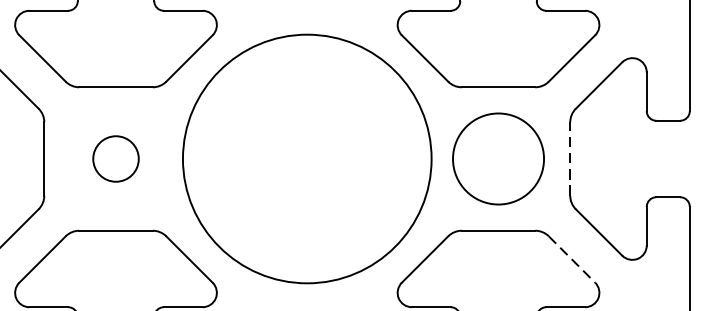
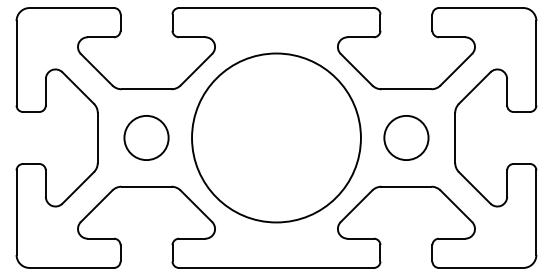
circle: (115, 158) -> (146, 137), size x1.43
circle: (498, 158) -> (406, 137), size x0.71
line: (570, 158) -> (455, 137), dashed -> solid
line: (572, 259) -> (456, 206), dashed -> solid

